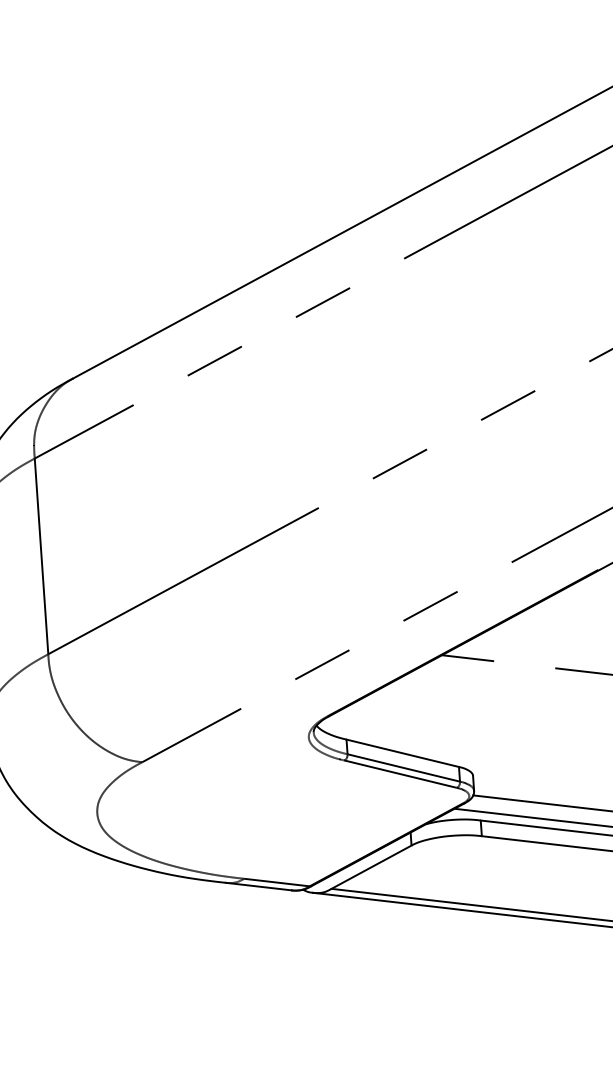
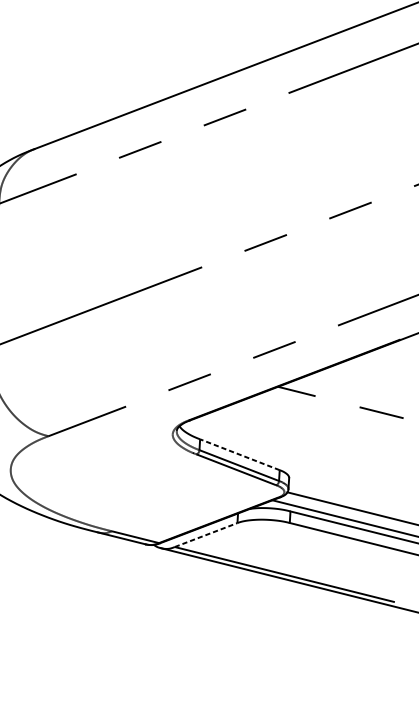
line: (402, 753) -> (239, 454), solid -> dashed
line: (371, 866) -> (206, 534), solid -> dashed

